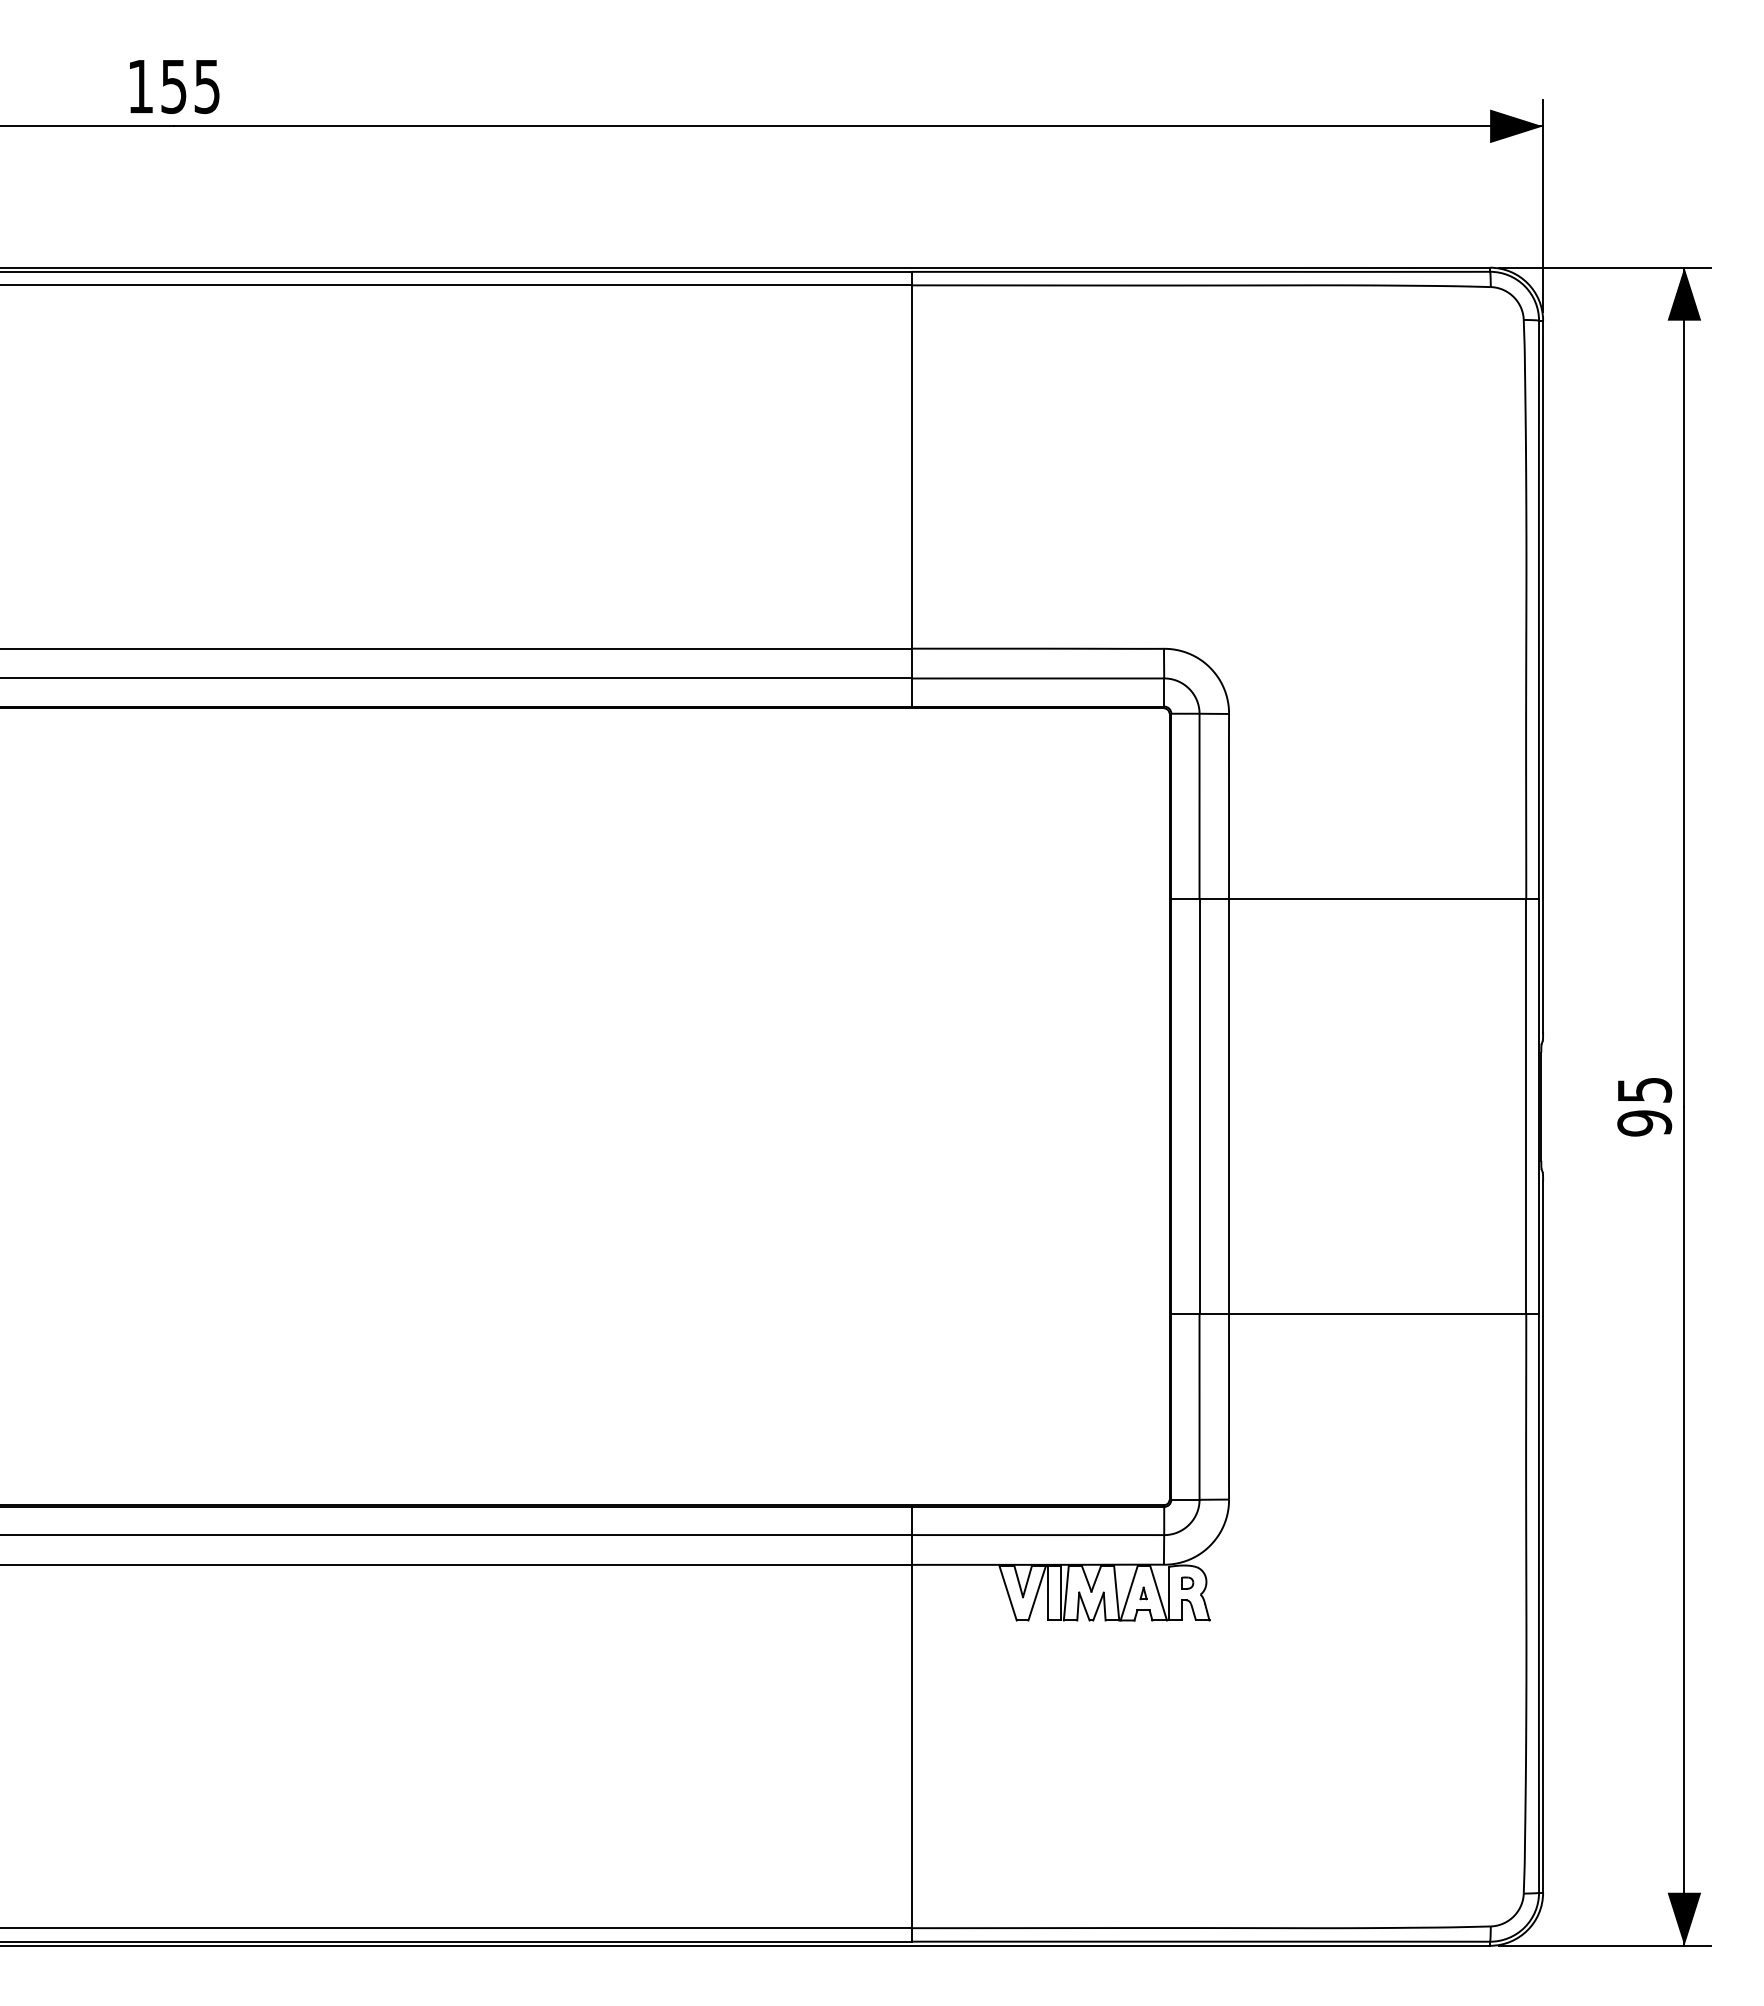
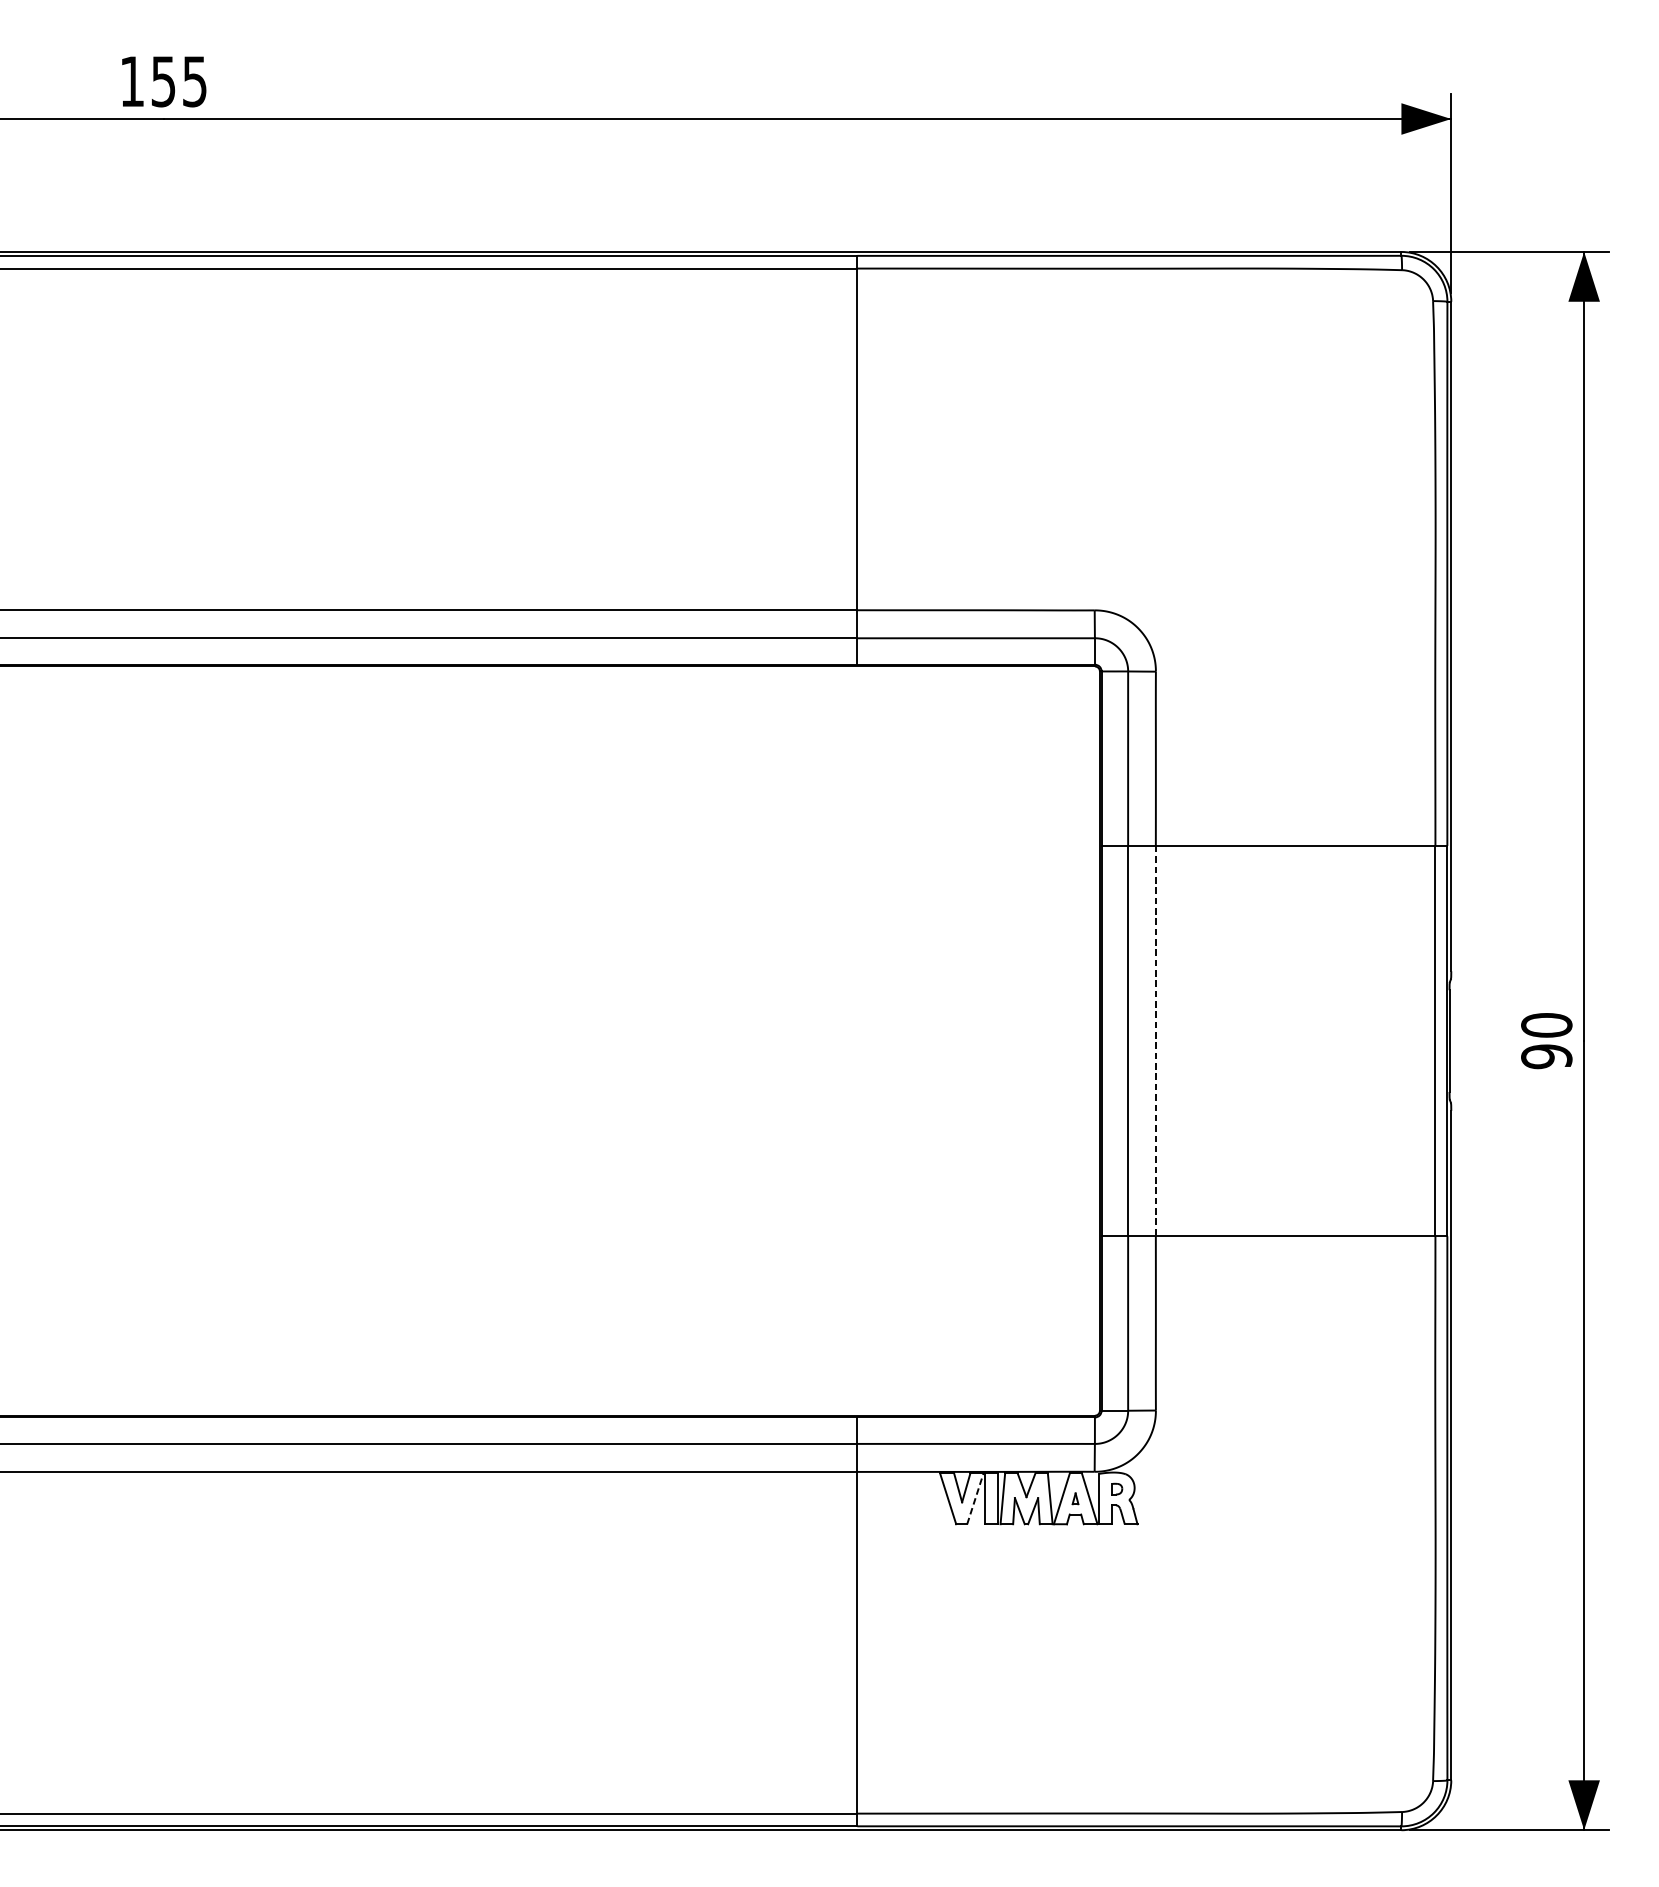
text: (1644, 1090) -> (1546, 1025), 95 -> 90
line: (1228, 1106) -> (1155, 1040), solid -> dashed
line: (1037, 1593) -> (975, 1498), solid -> dashed

